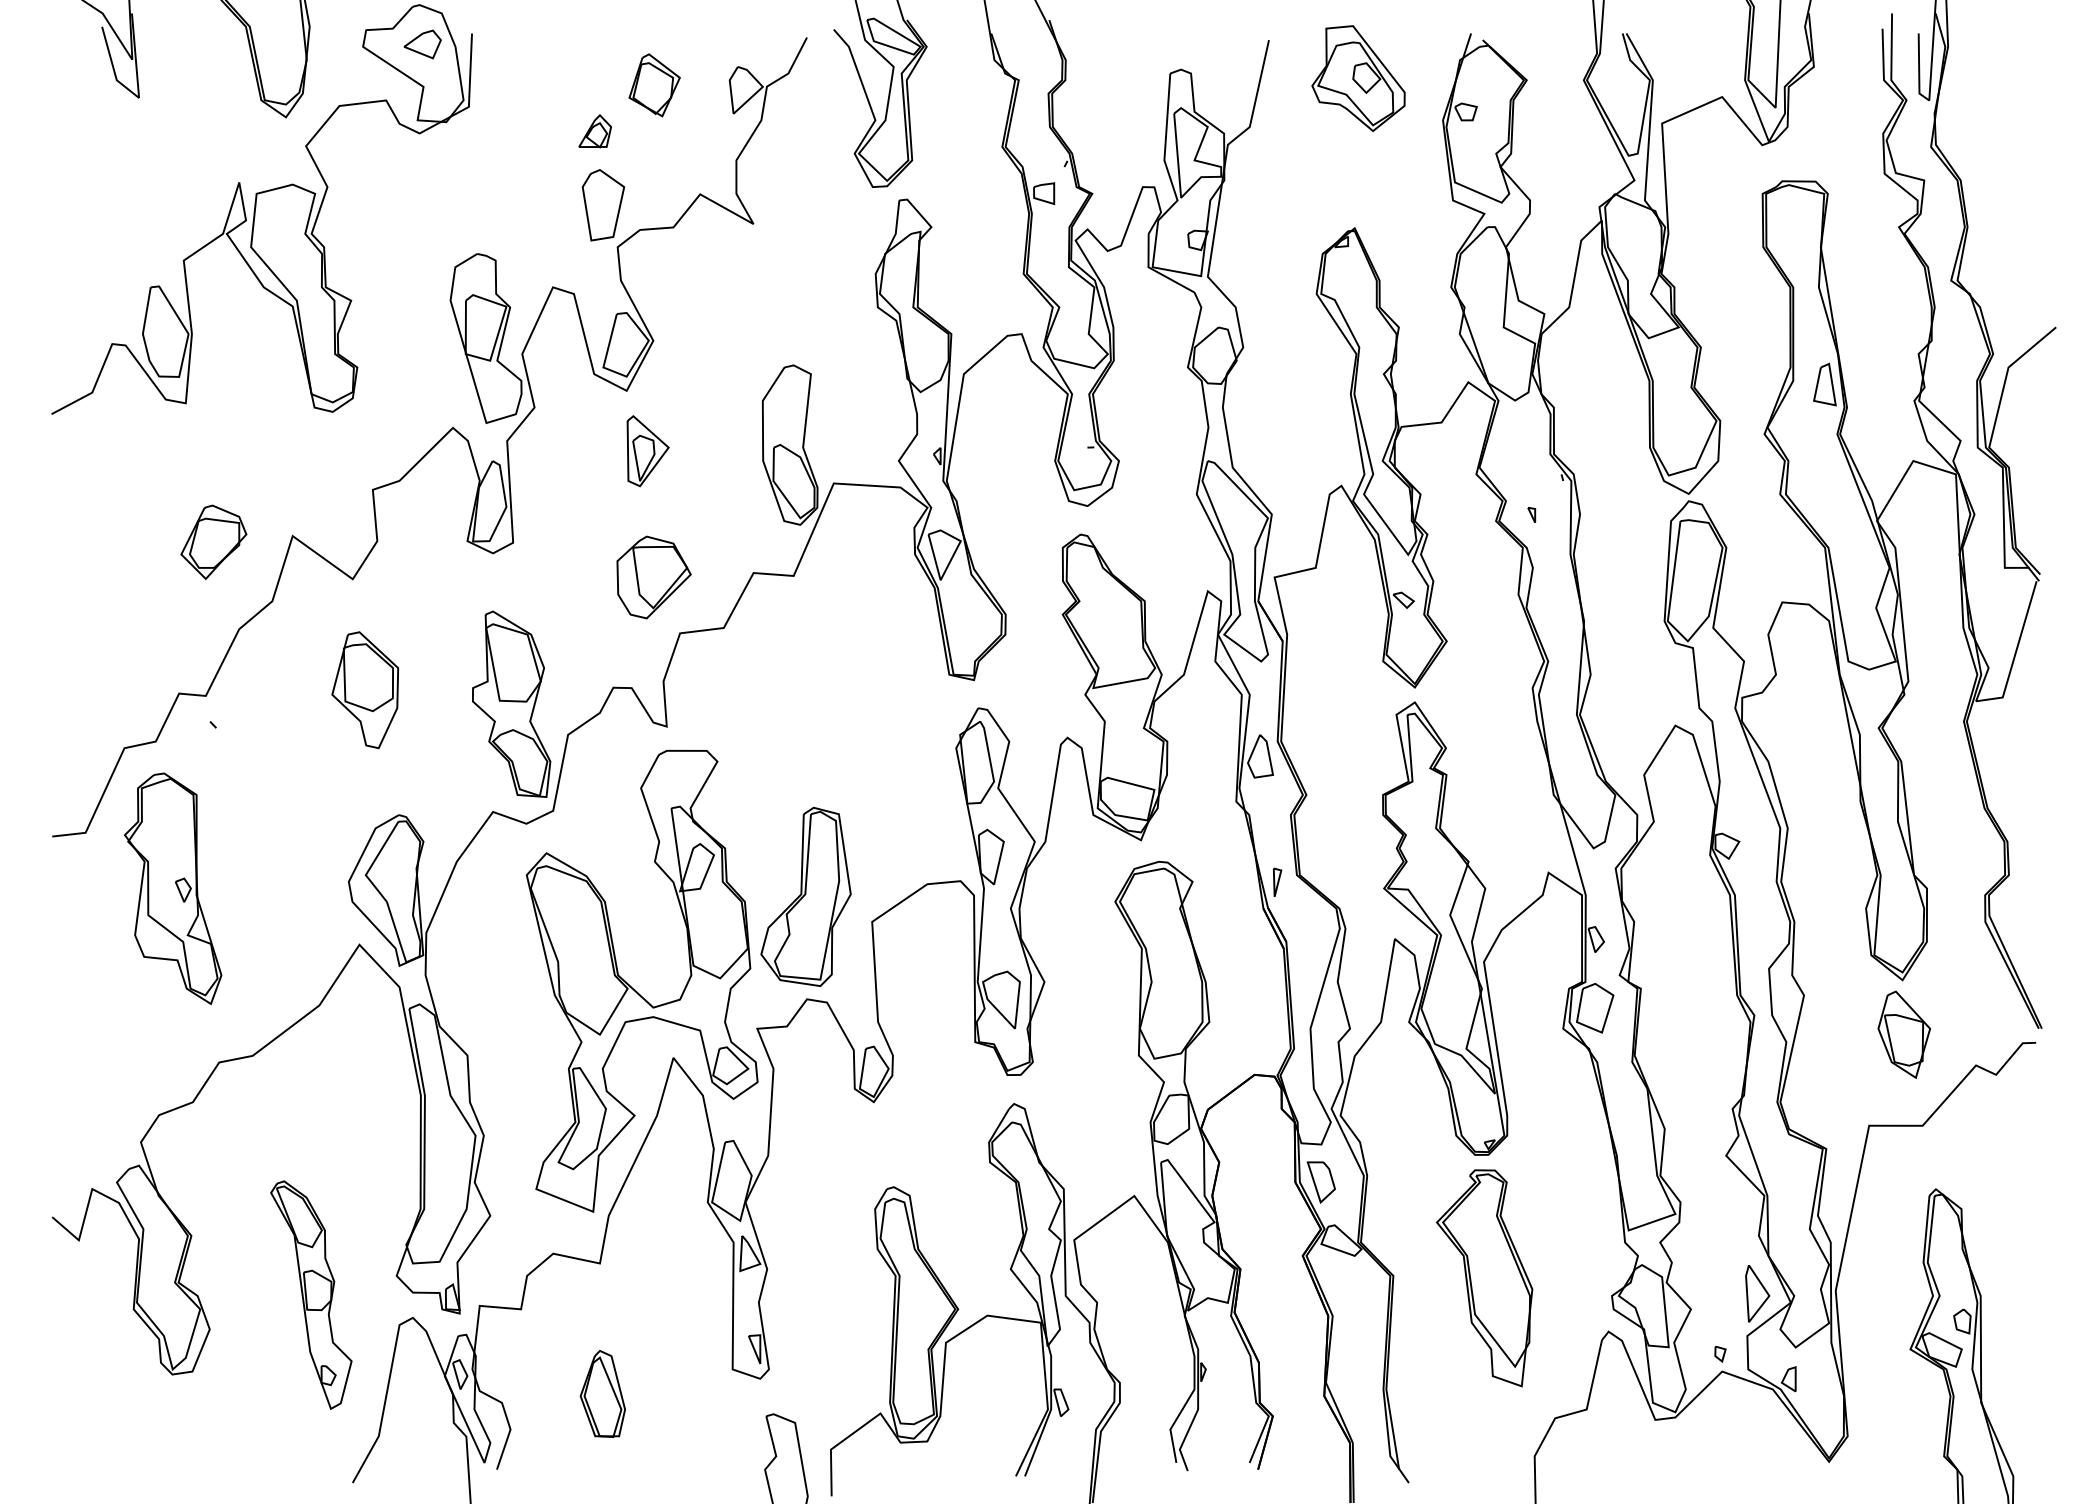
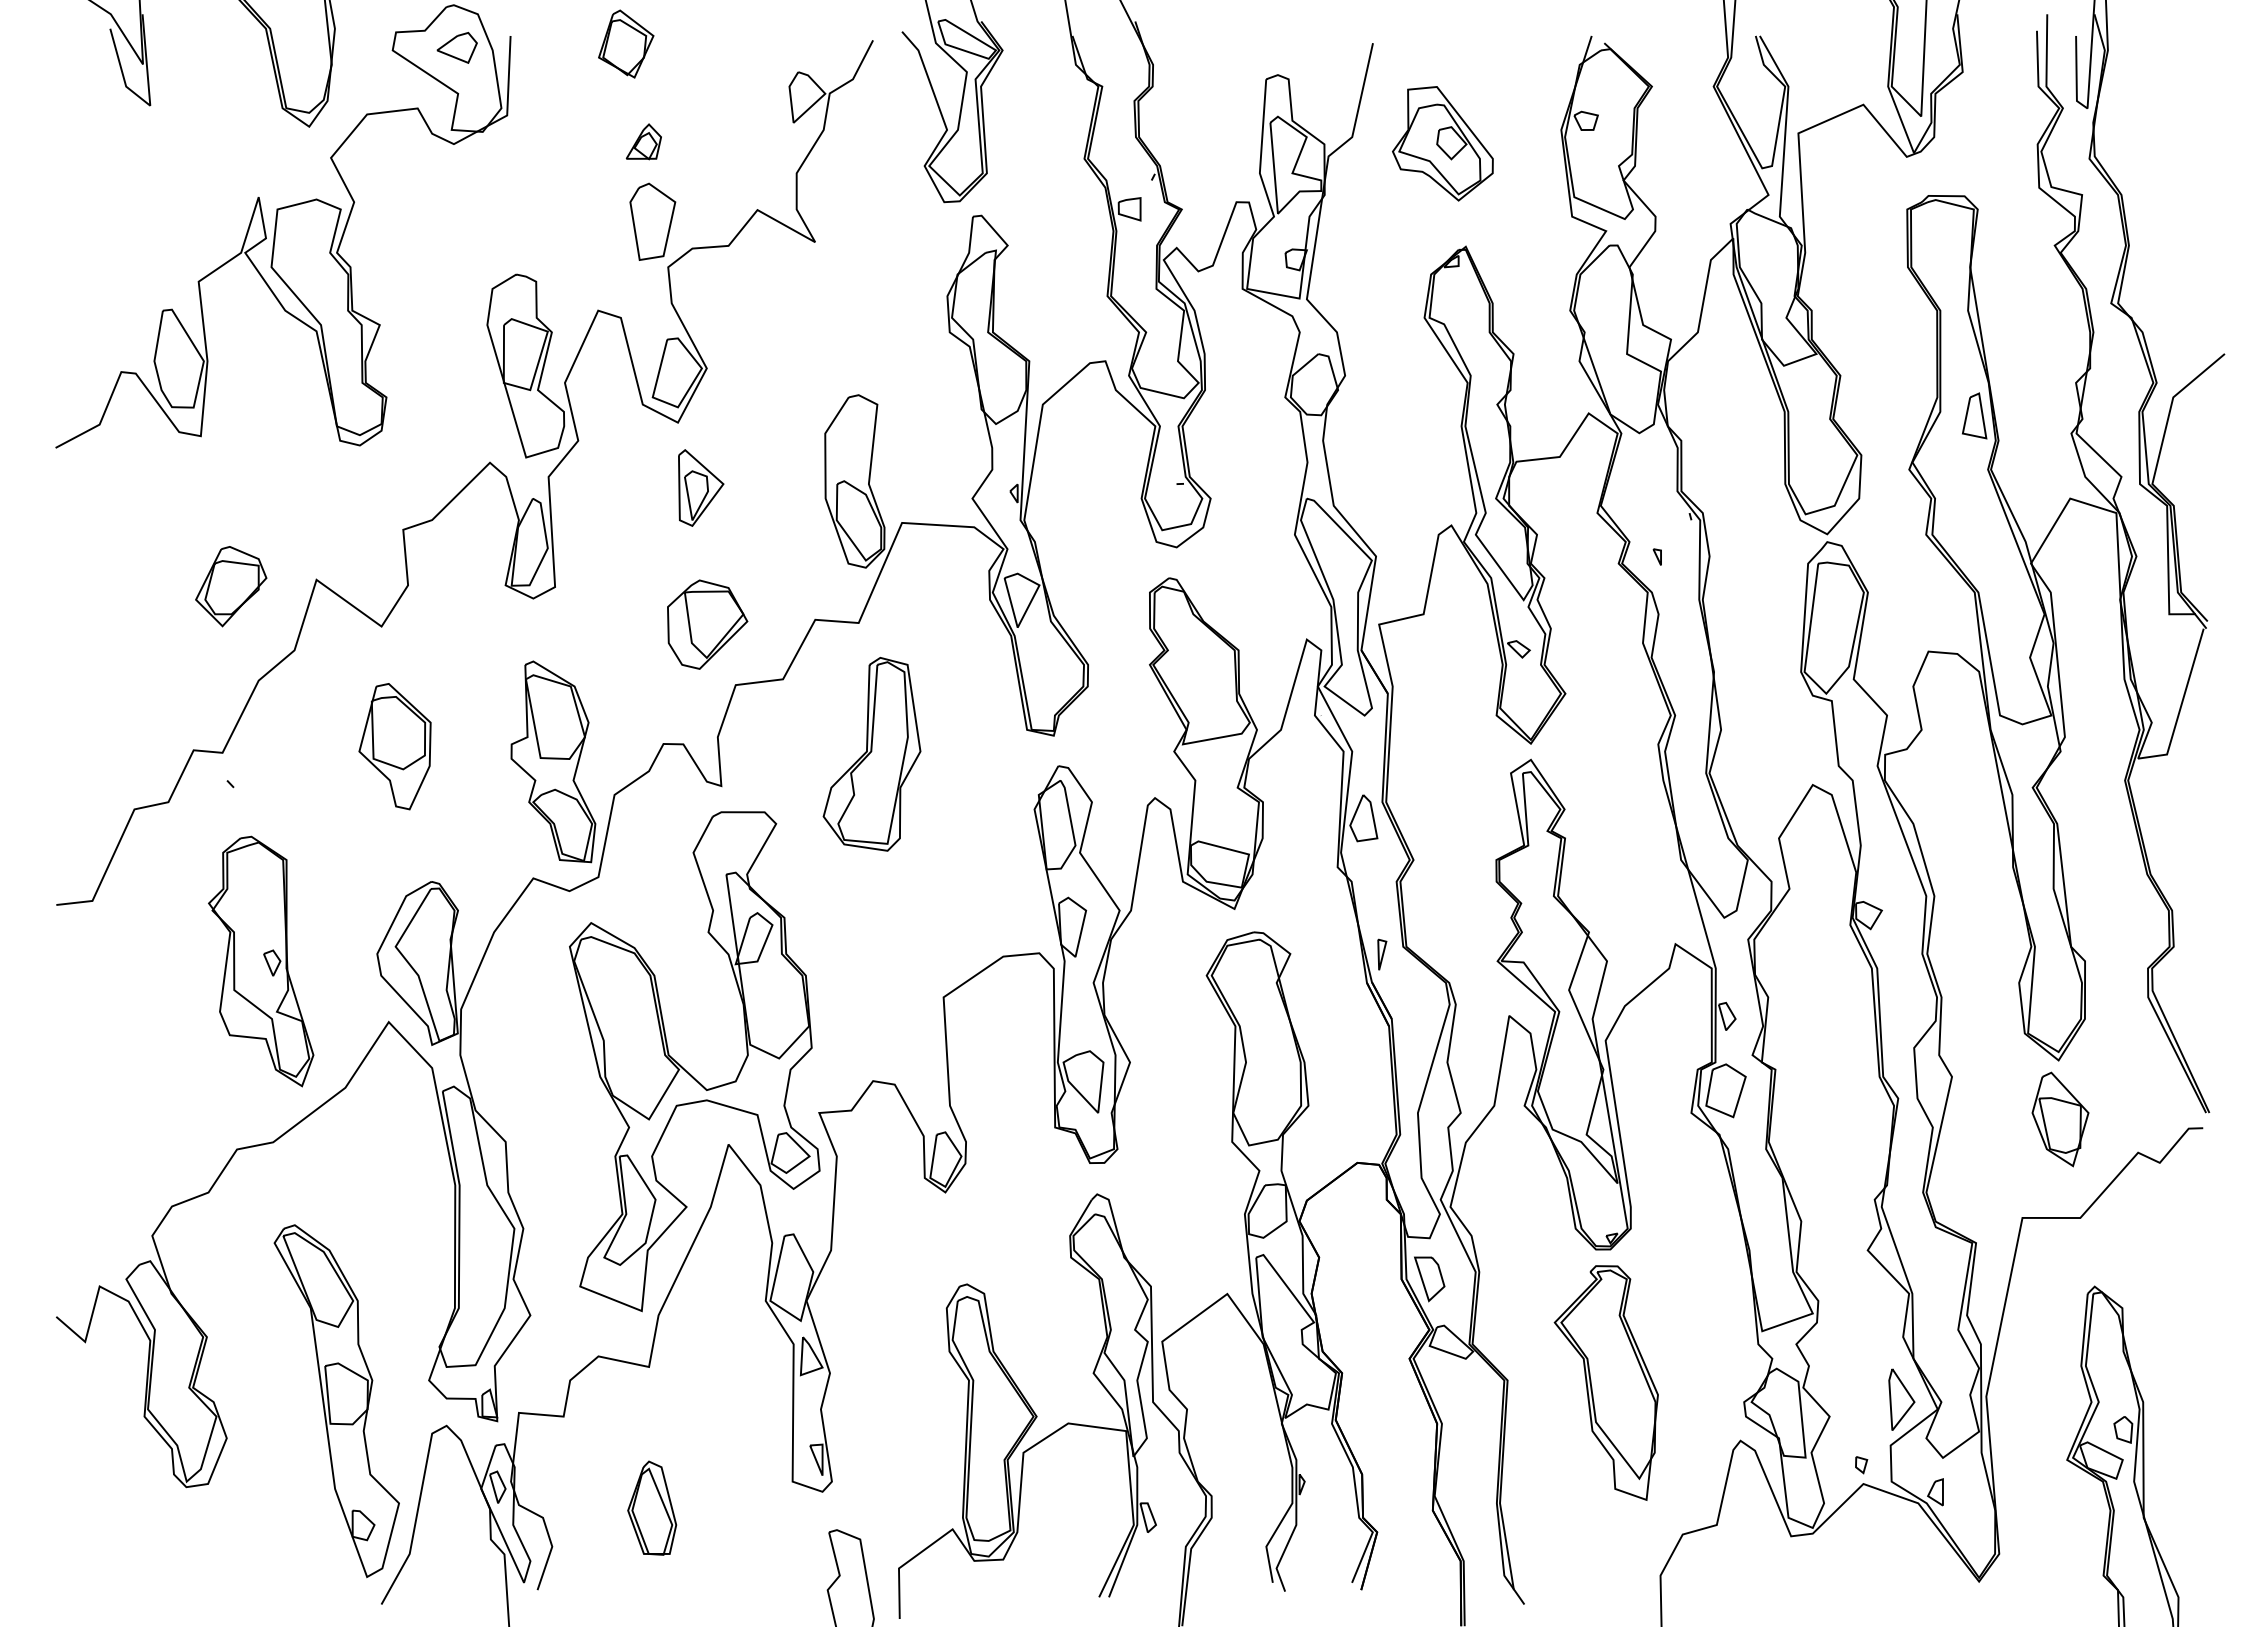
part: (1358, 78) -> (1442, 143), moved
part: (654, 84) -> (626, 43), moved
part: (173, 888) -> (261, 961), moved
part: (805, 897) -> (871, 754), moved
part: (311, 1295) -> (336, 1401), size x1.43

